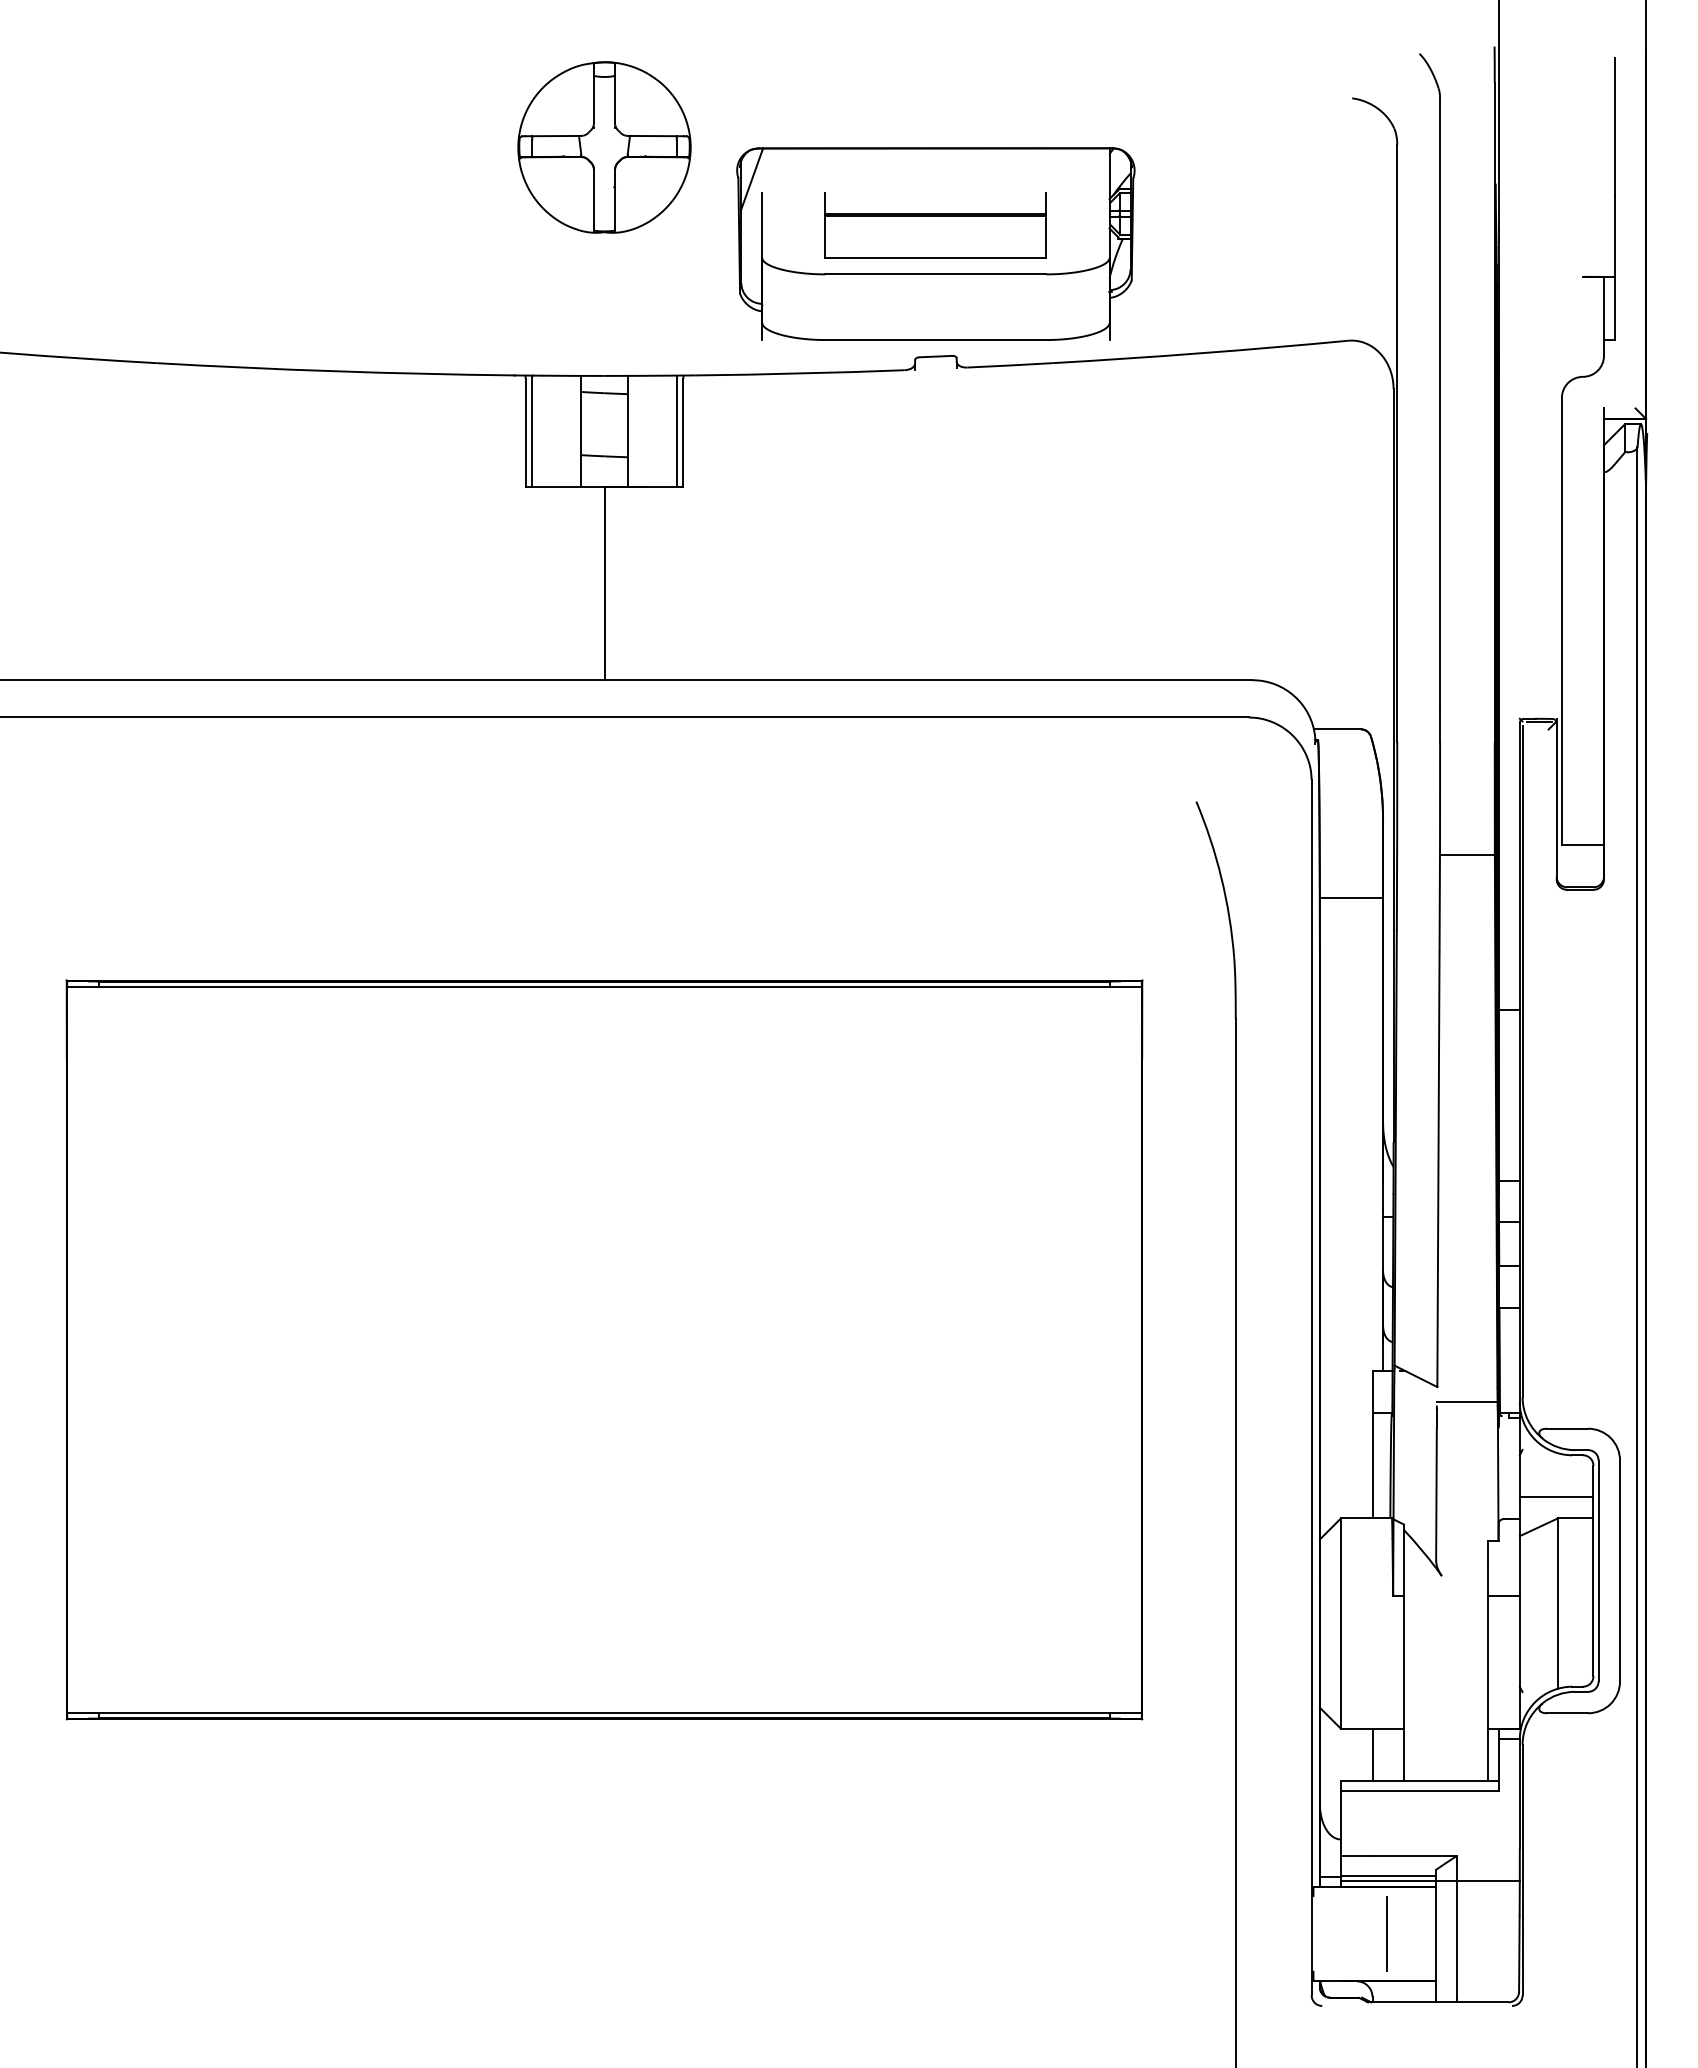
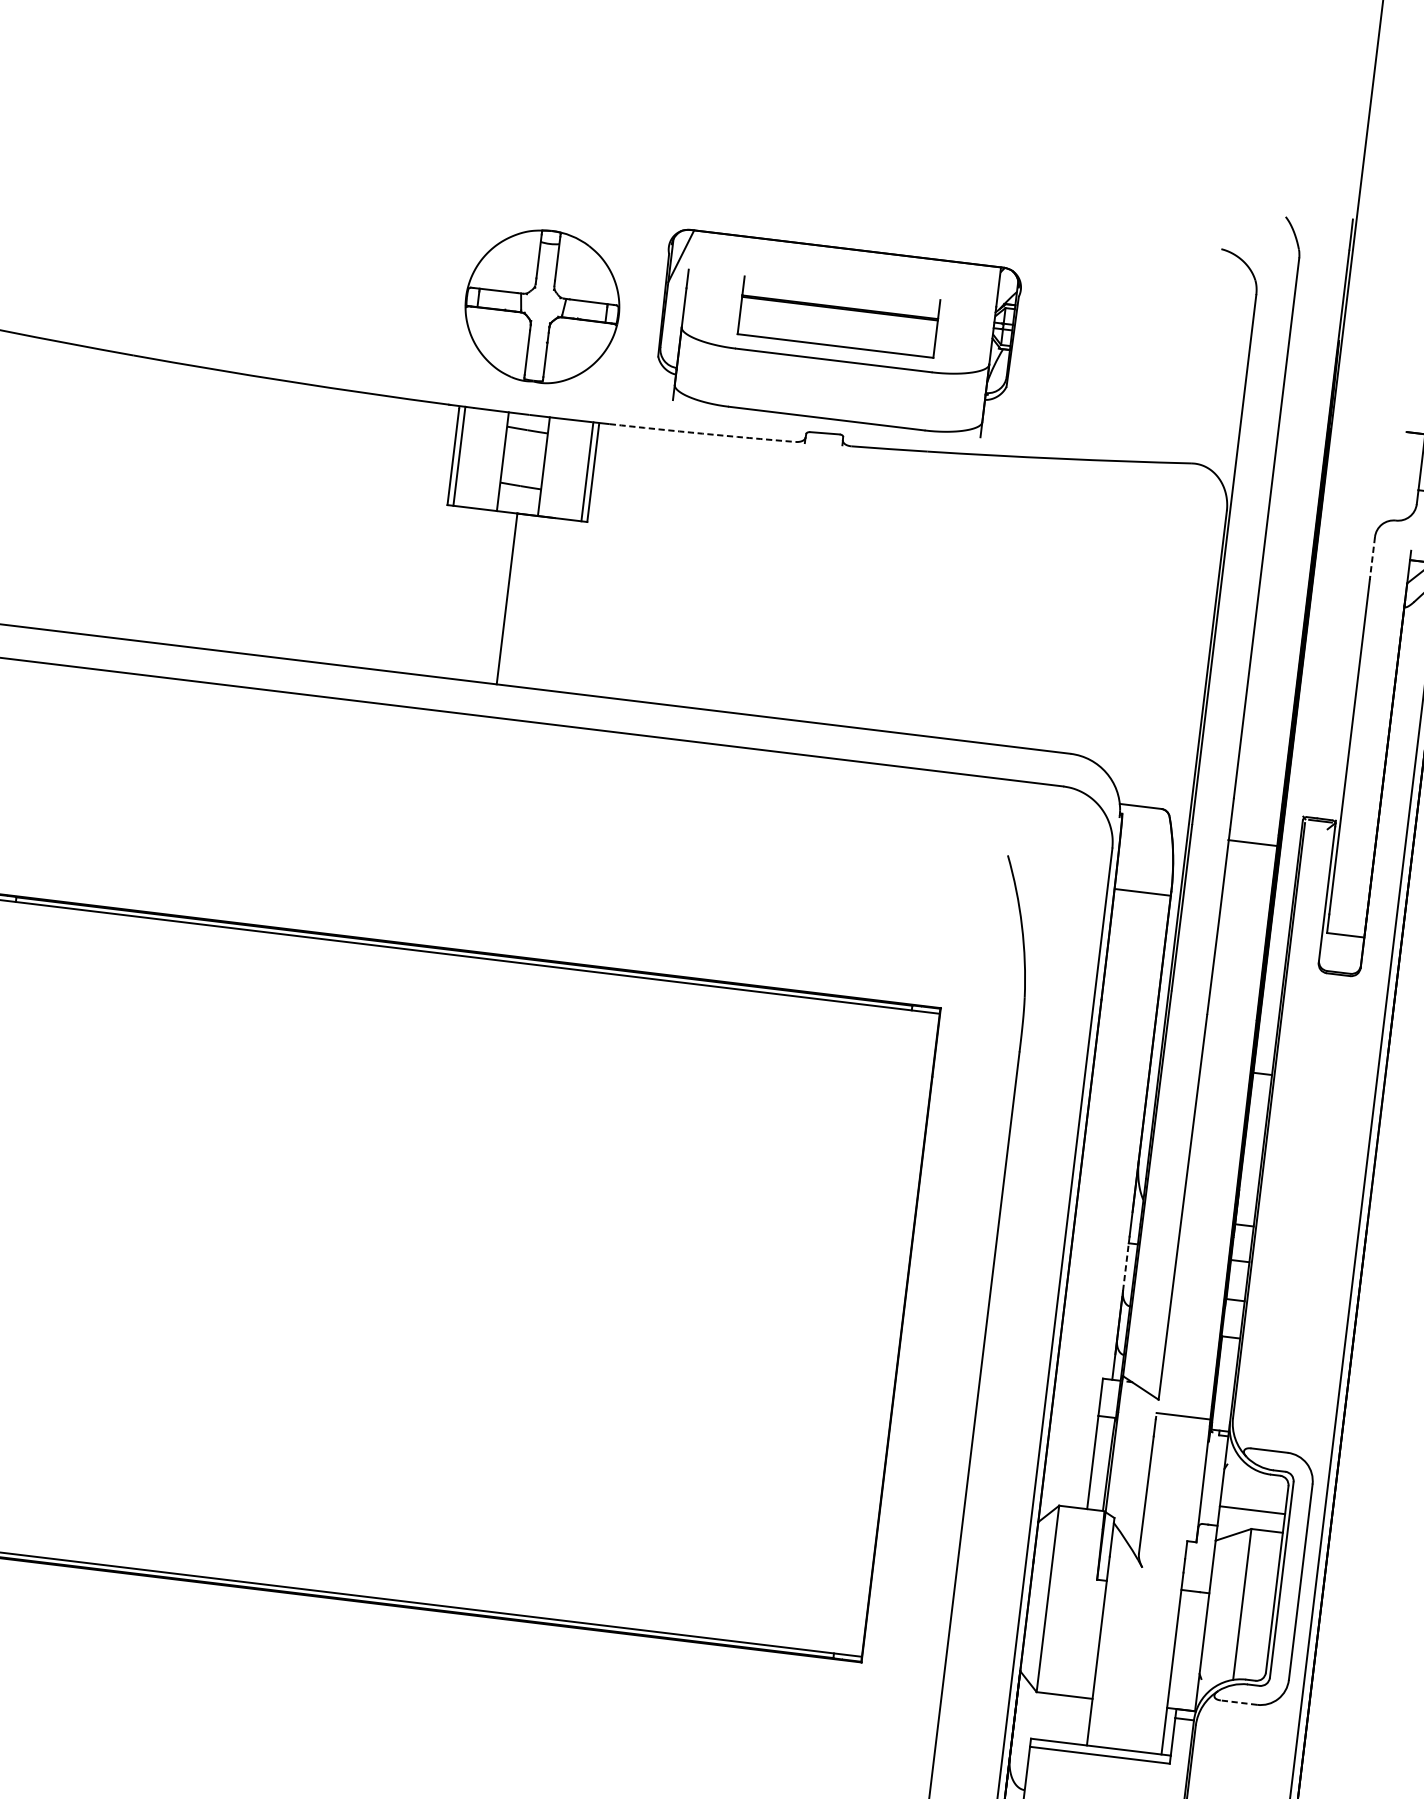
part: (604, 147) -> (542, 306), moved
arc: (799, 373) -> (702, 433), solid -> dashed
line: (1561, 422) -> (1372, 558), solid -> dashed
line: (1467, 854) -> (1253, 842), moved
line: (1351, 897) -> (1142, 892), moved
line: (1383, 1243) -> (1126, 1266), solid -> dashed
line: (1567, 1713) -> (1238, 1702), solid -> dashed
line: (1372, 1754) -> (1061, 1718), removed

